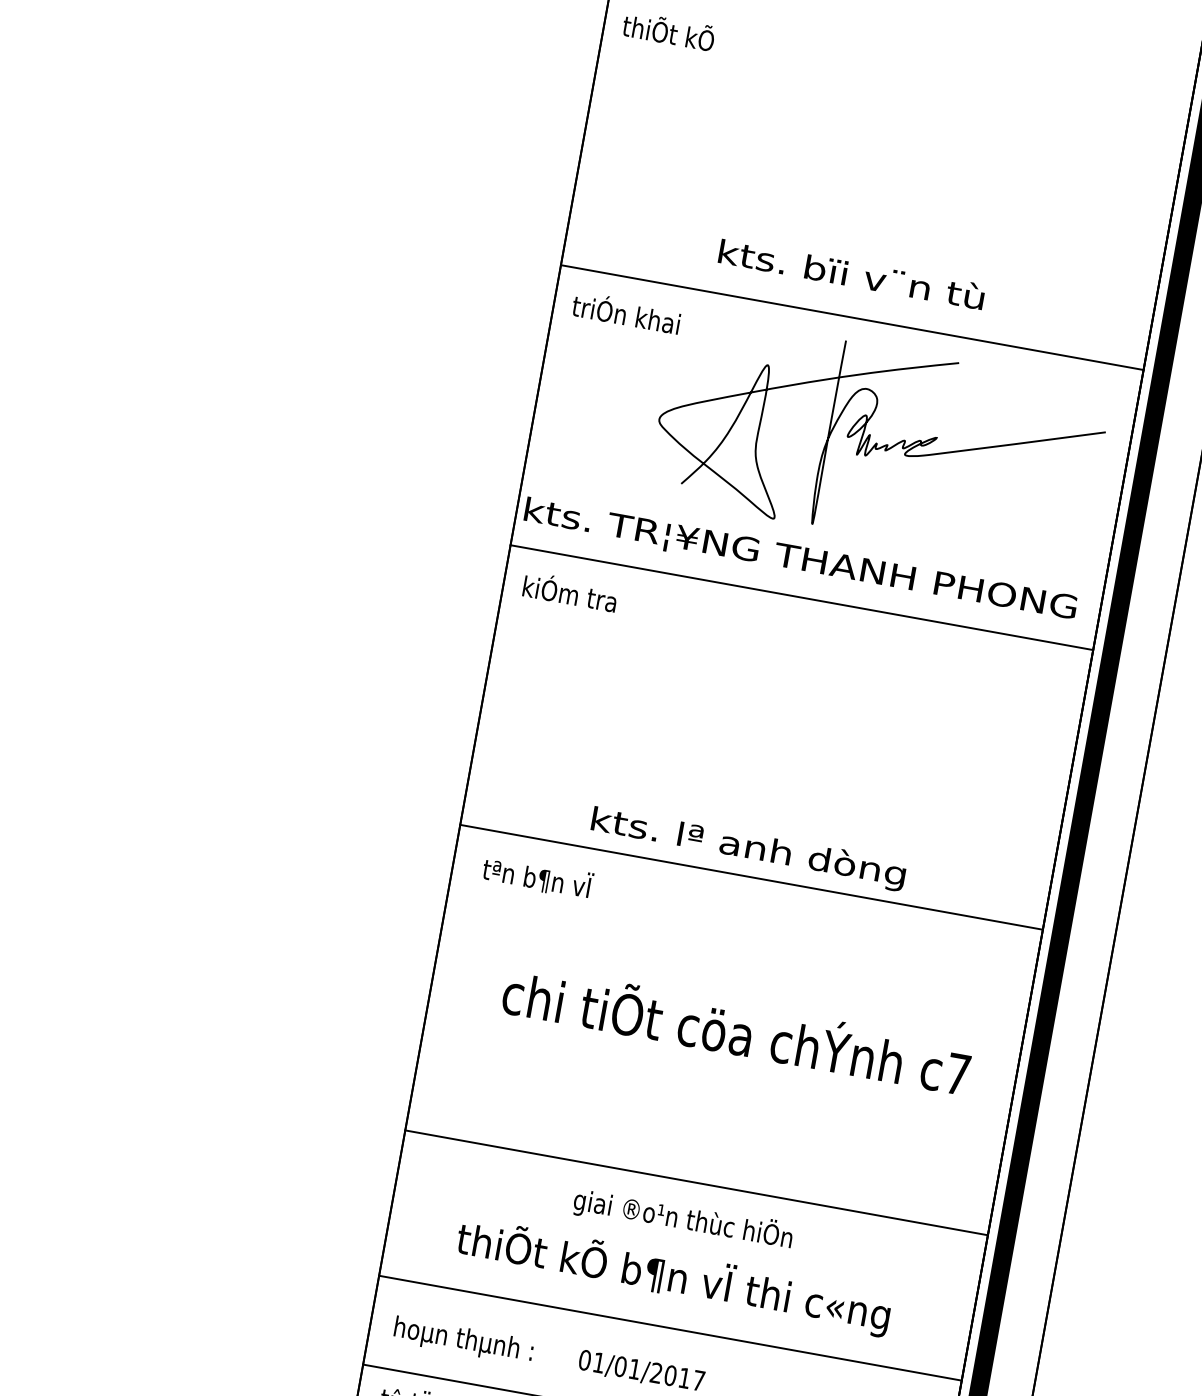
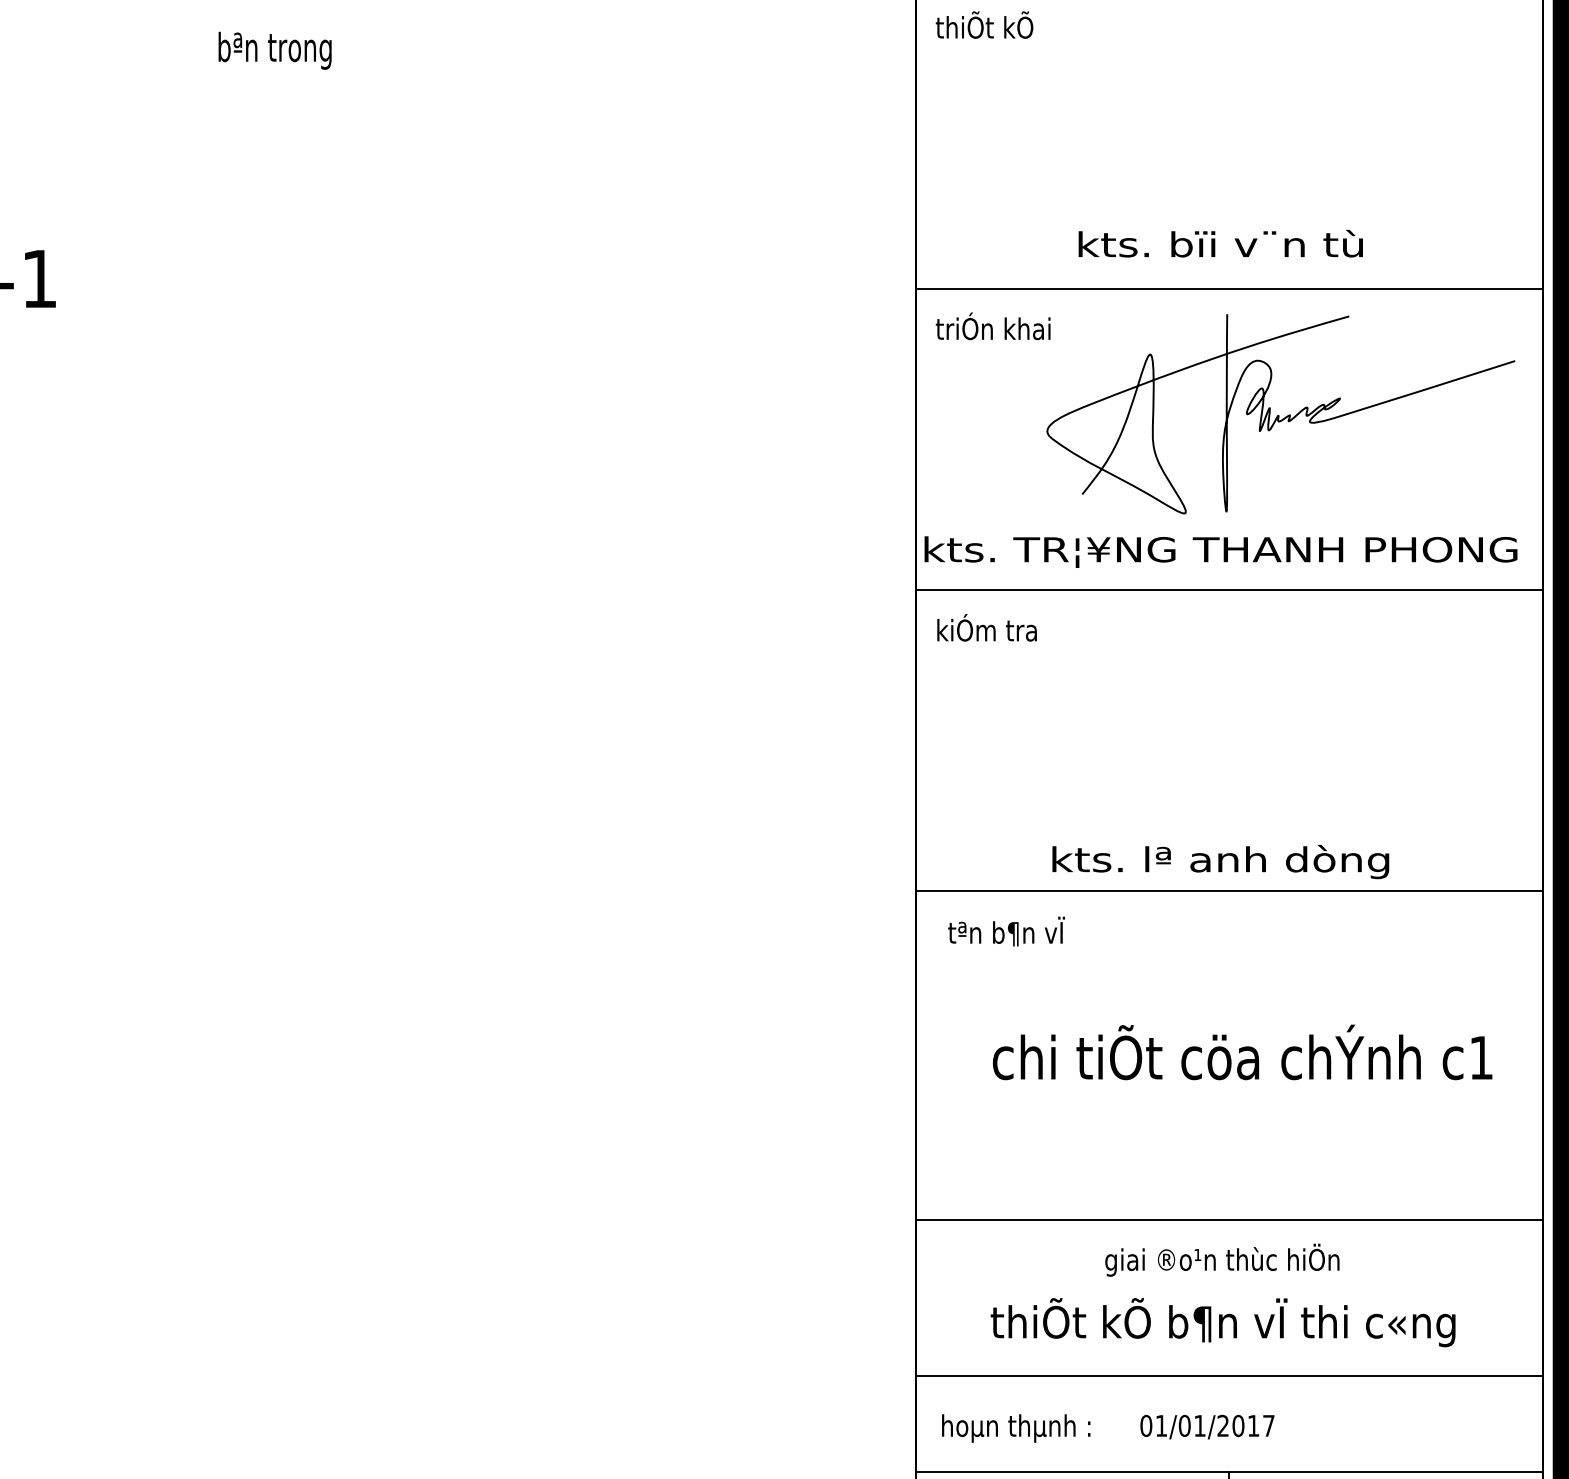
text: (958, 1073) -> (1481, 1057), c7 -> c1

